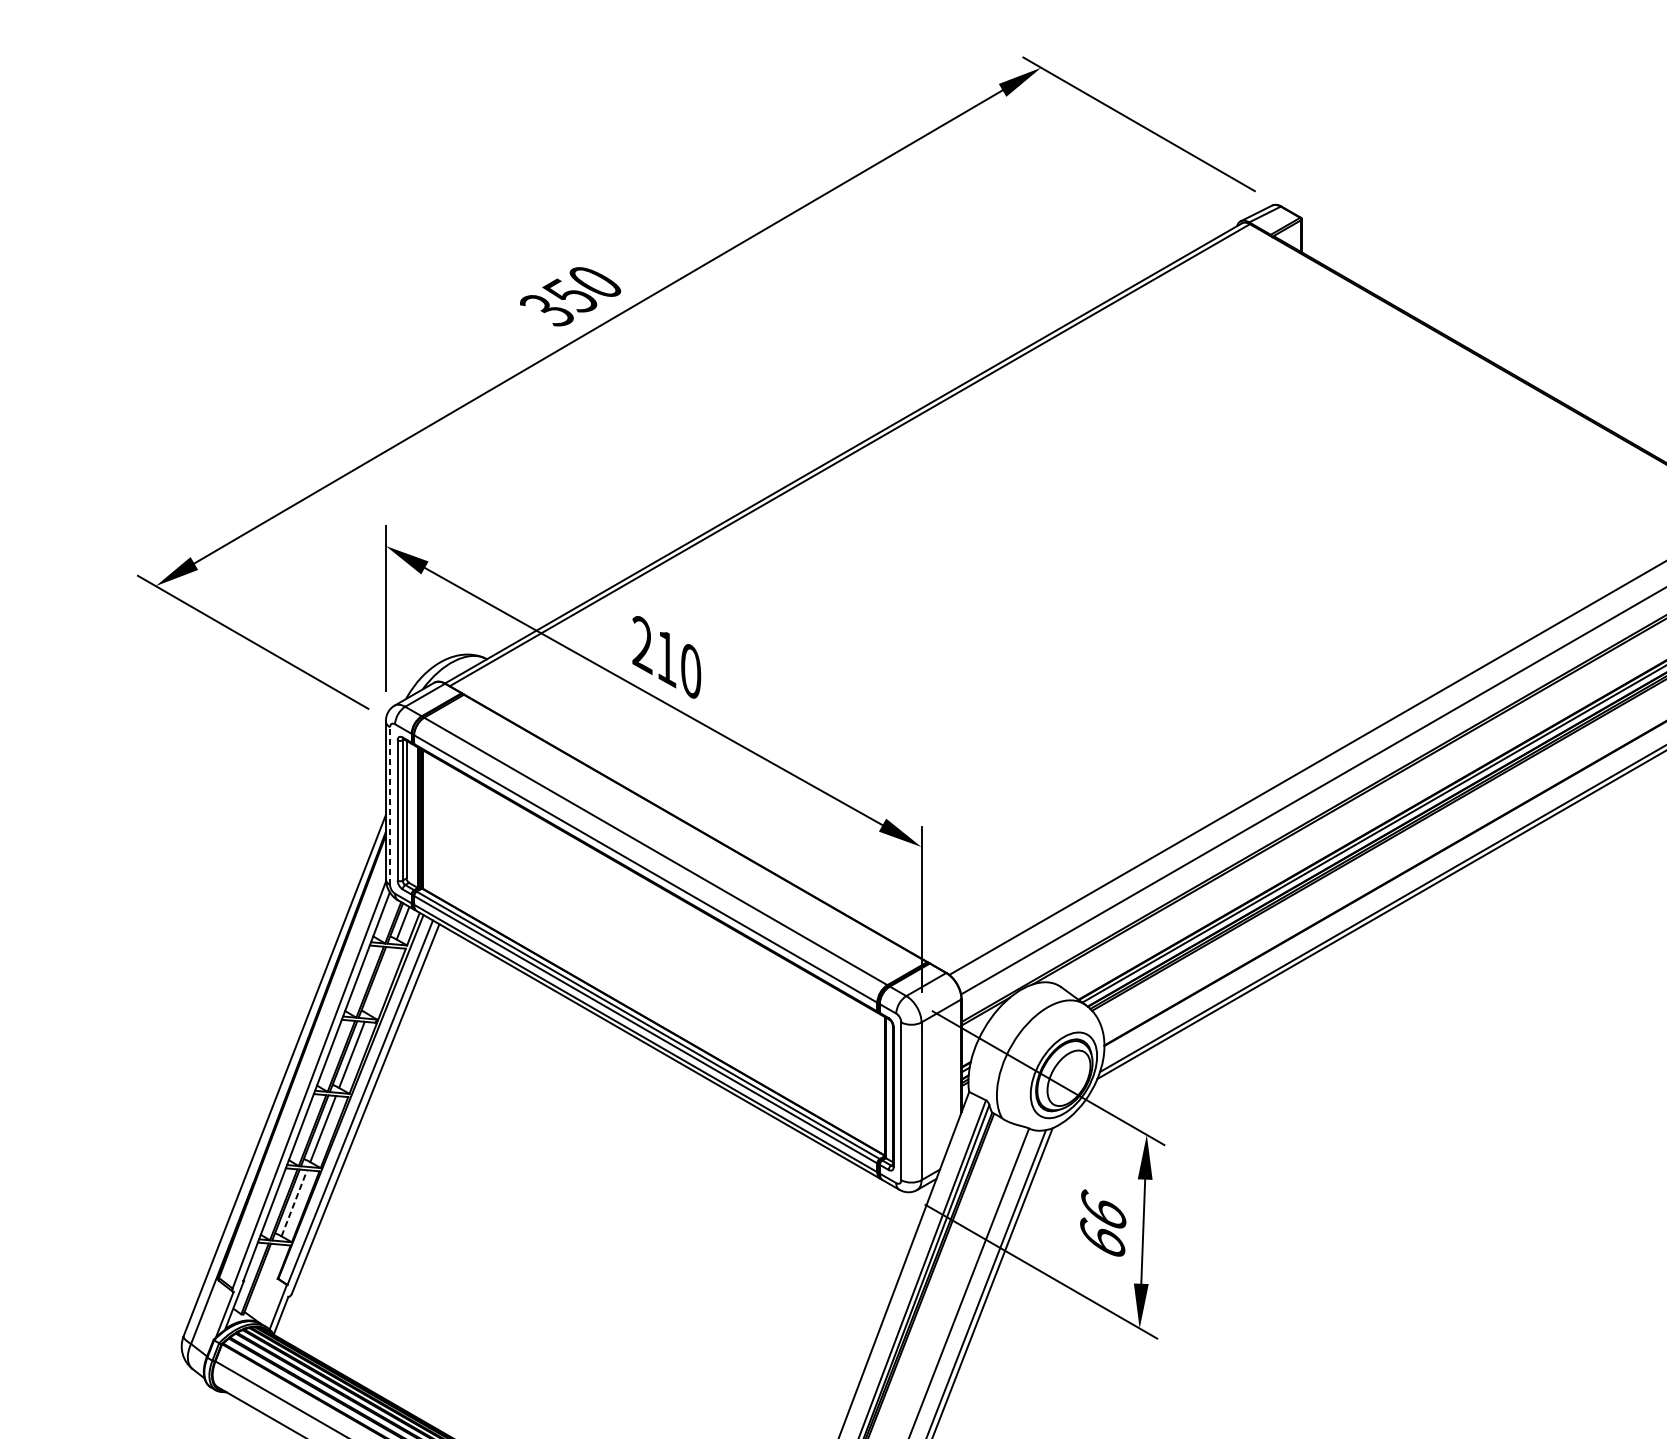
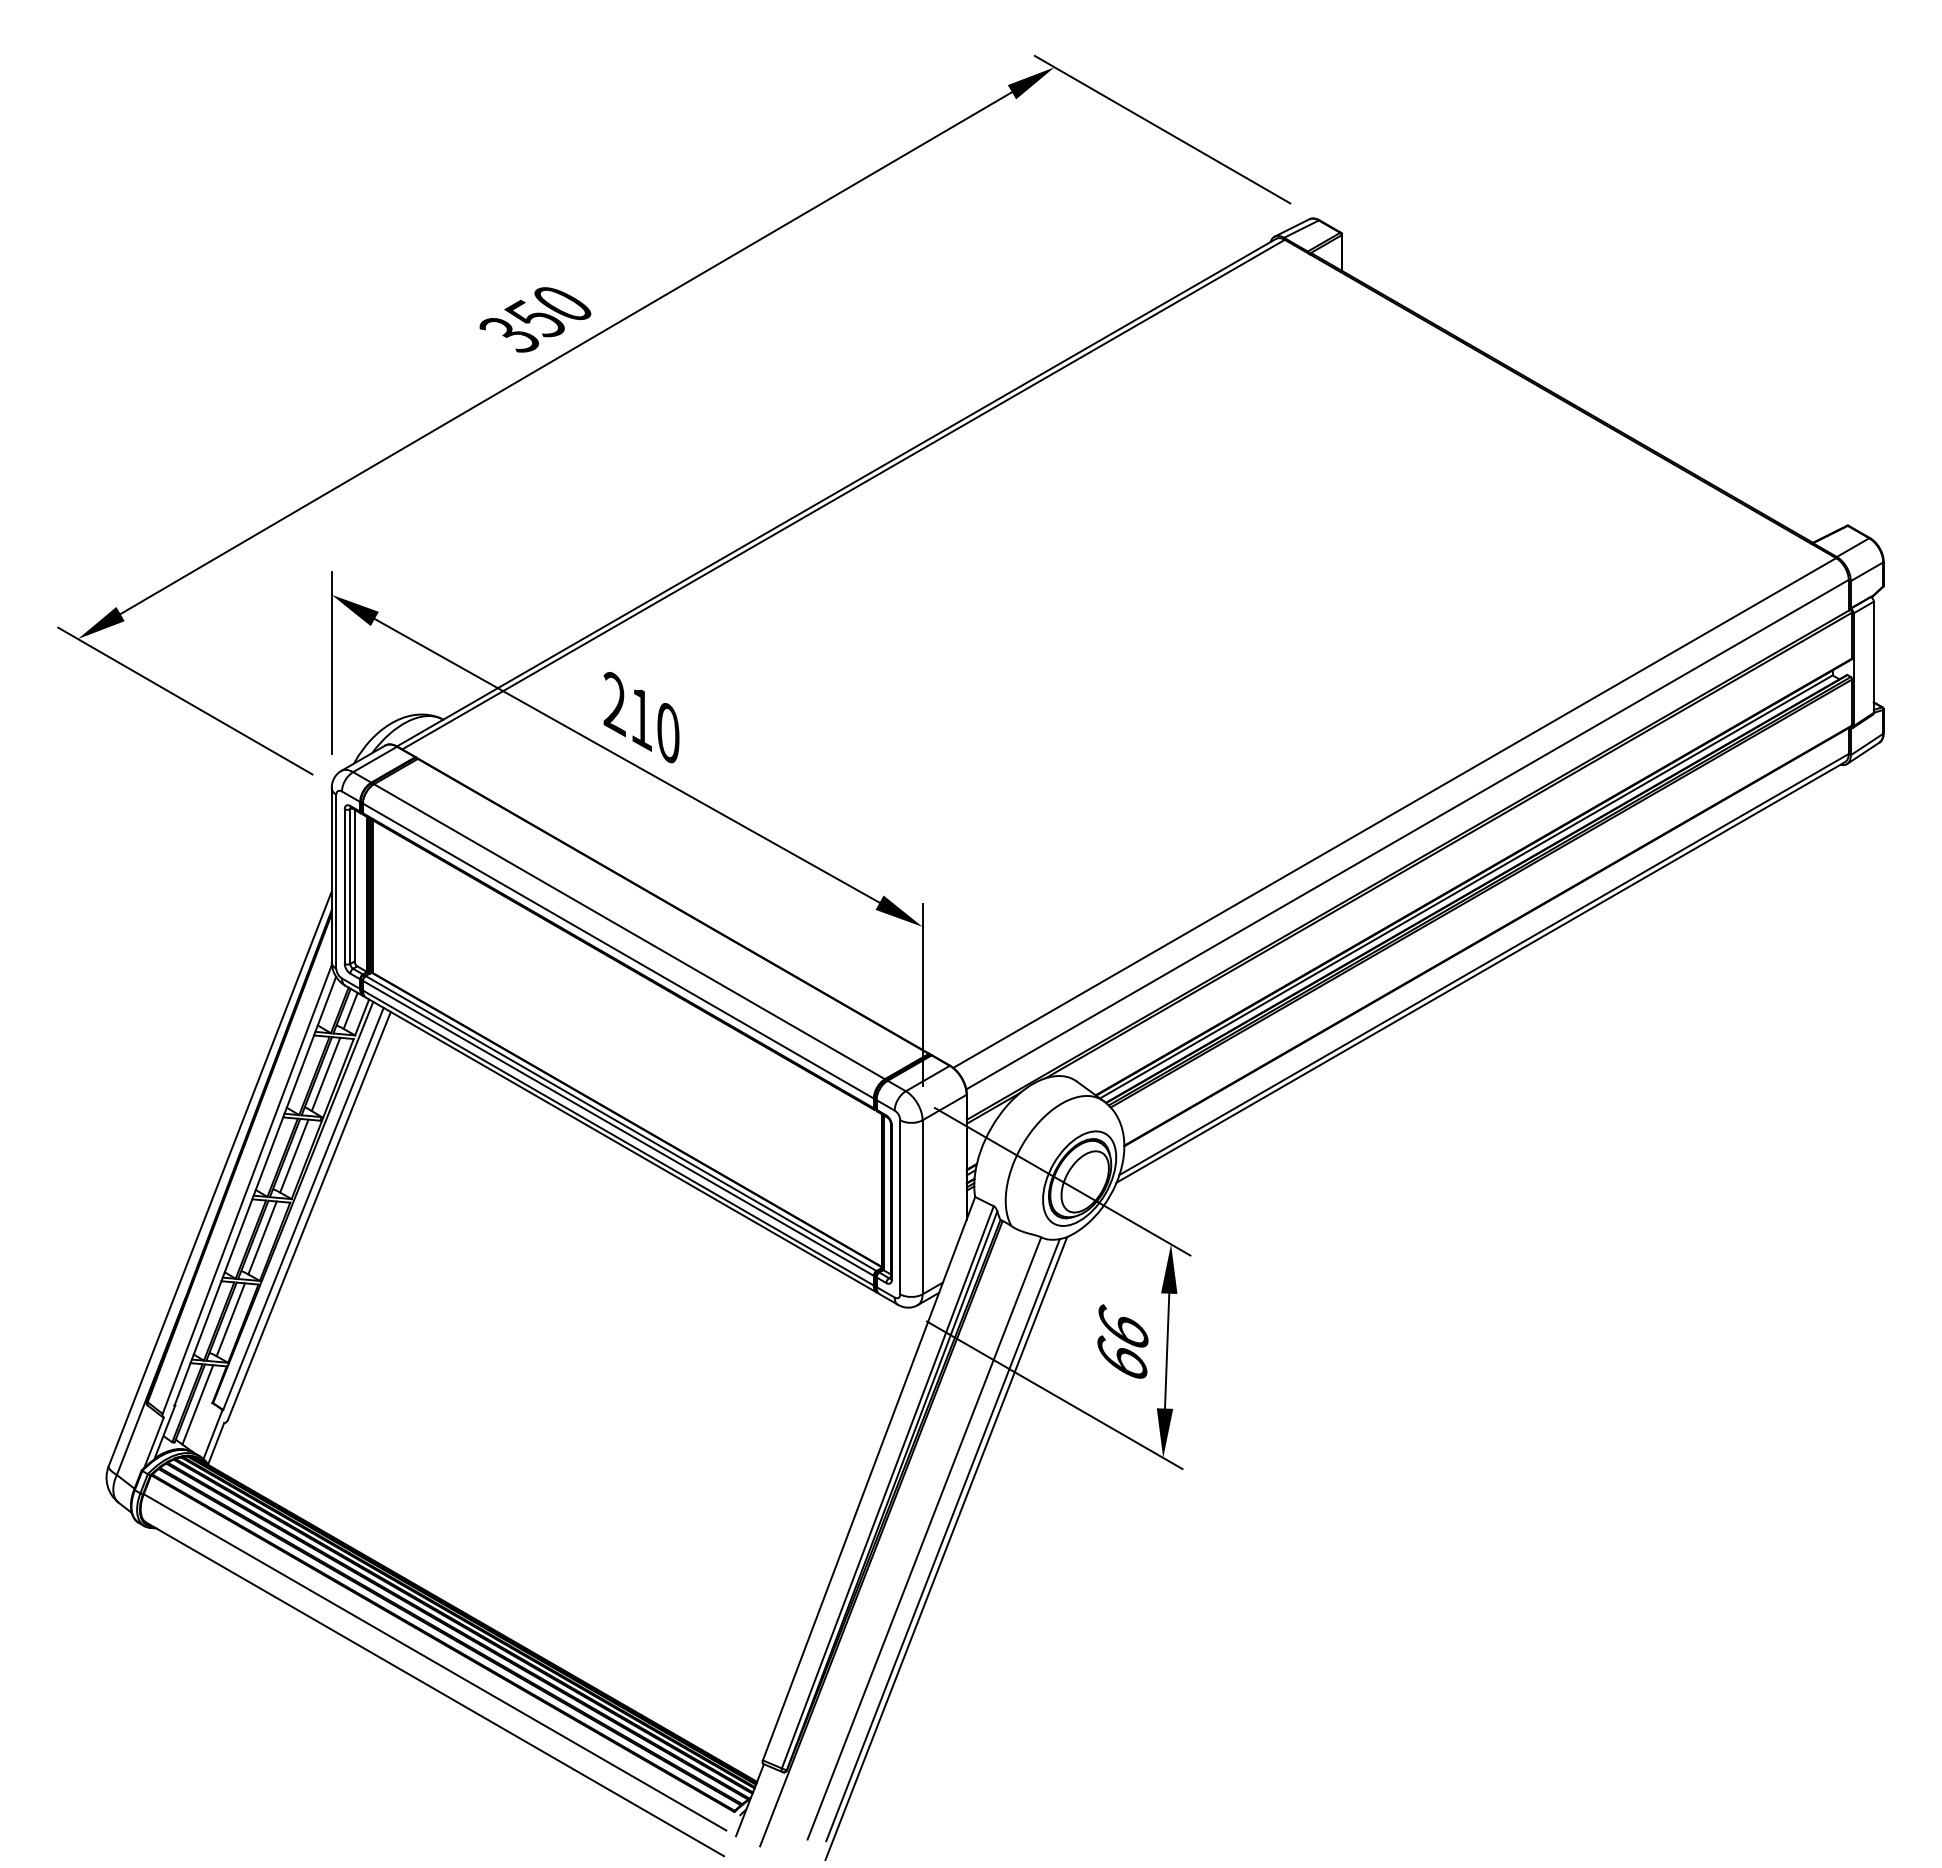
line: (390, 805) -> (336, 881), dashed -> solid
line: (380, 980) -> (325, 1074), added
line: (294, 1203) -> (231, 1319), dashed -> solid
line: (264, 1280) -> (197, 1404), added

